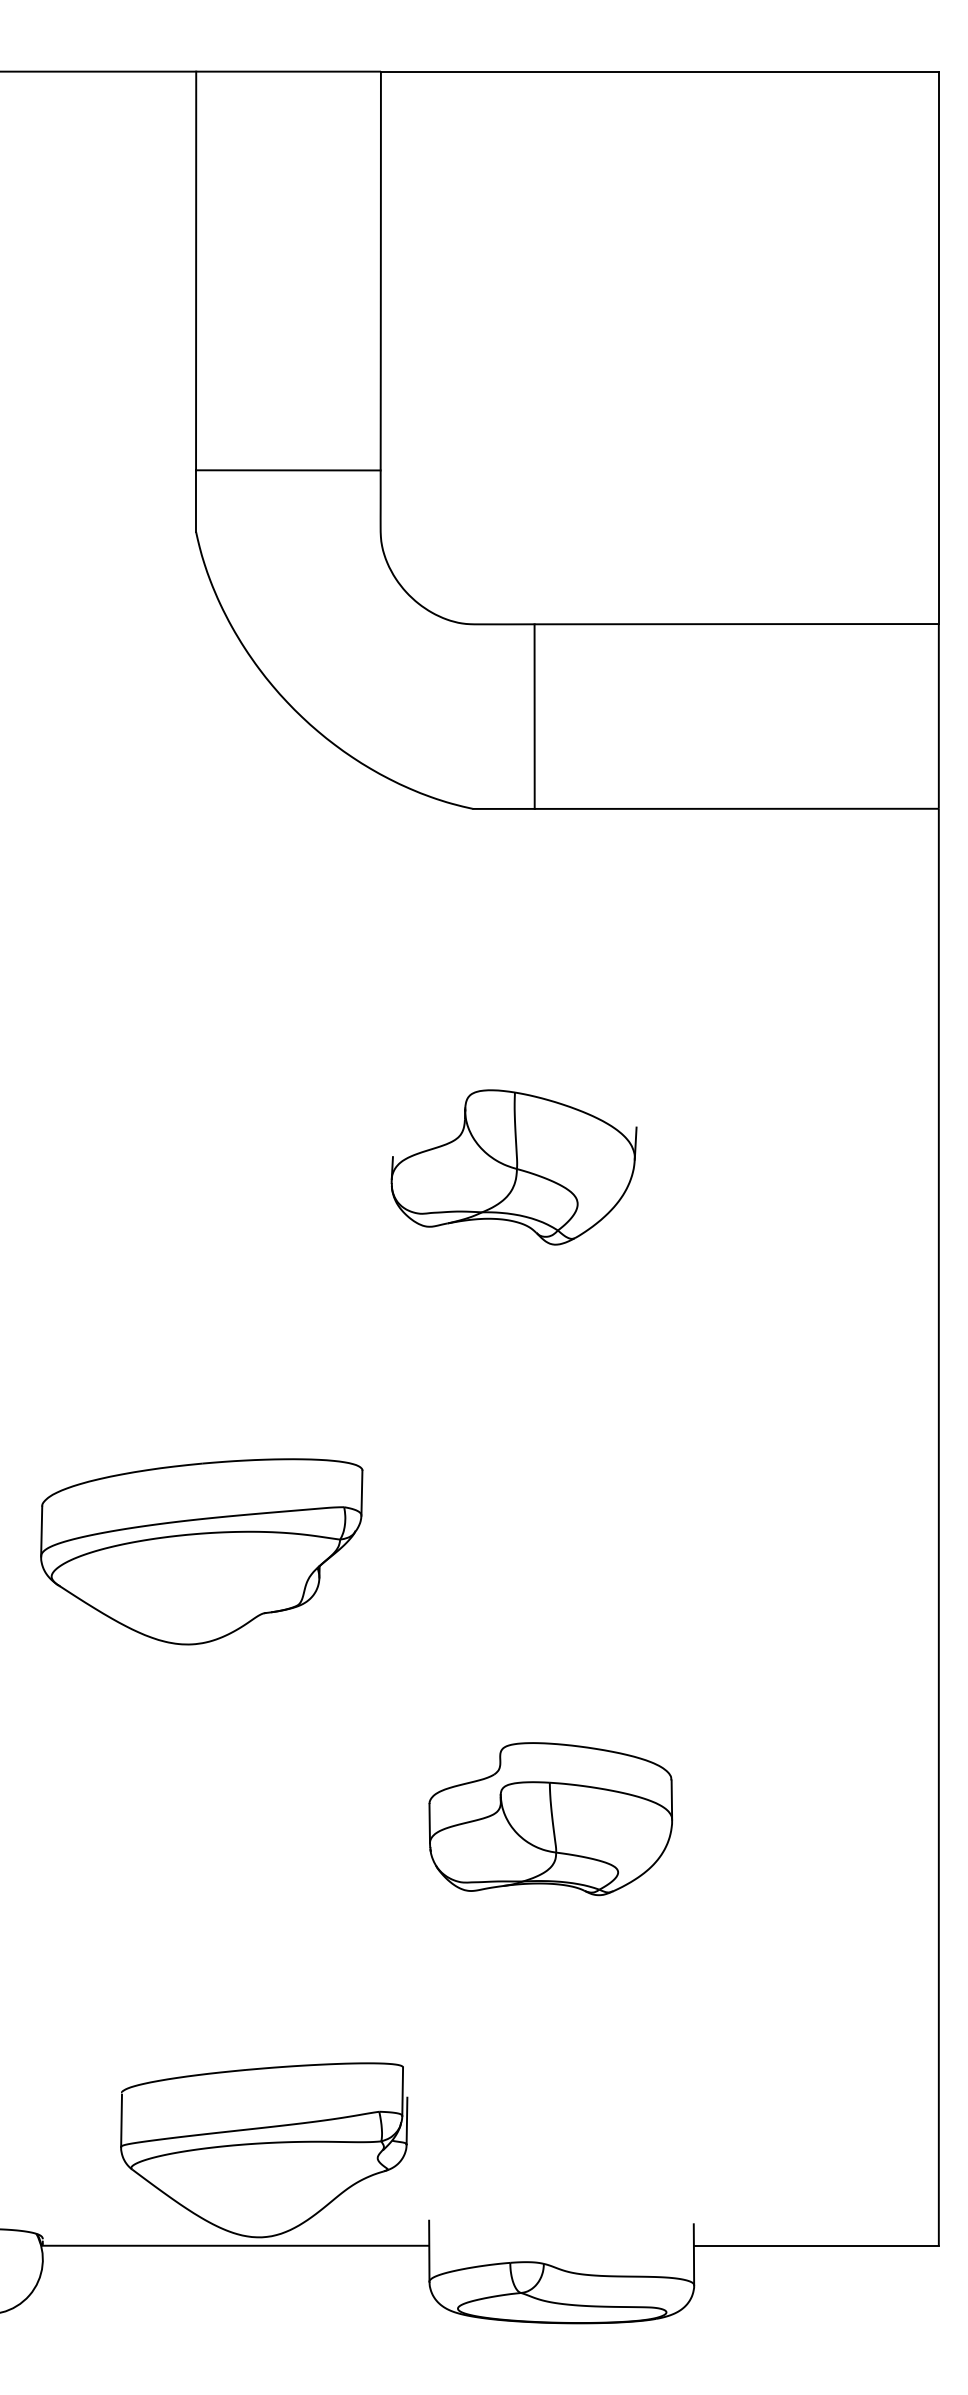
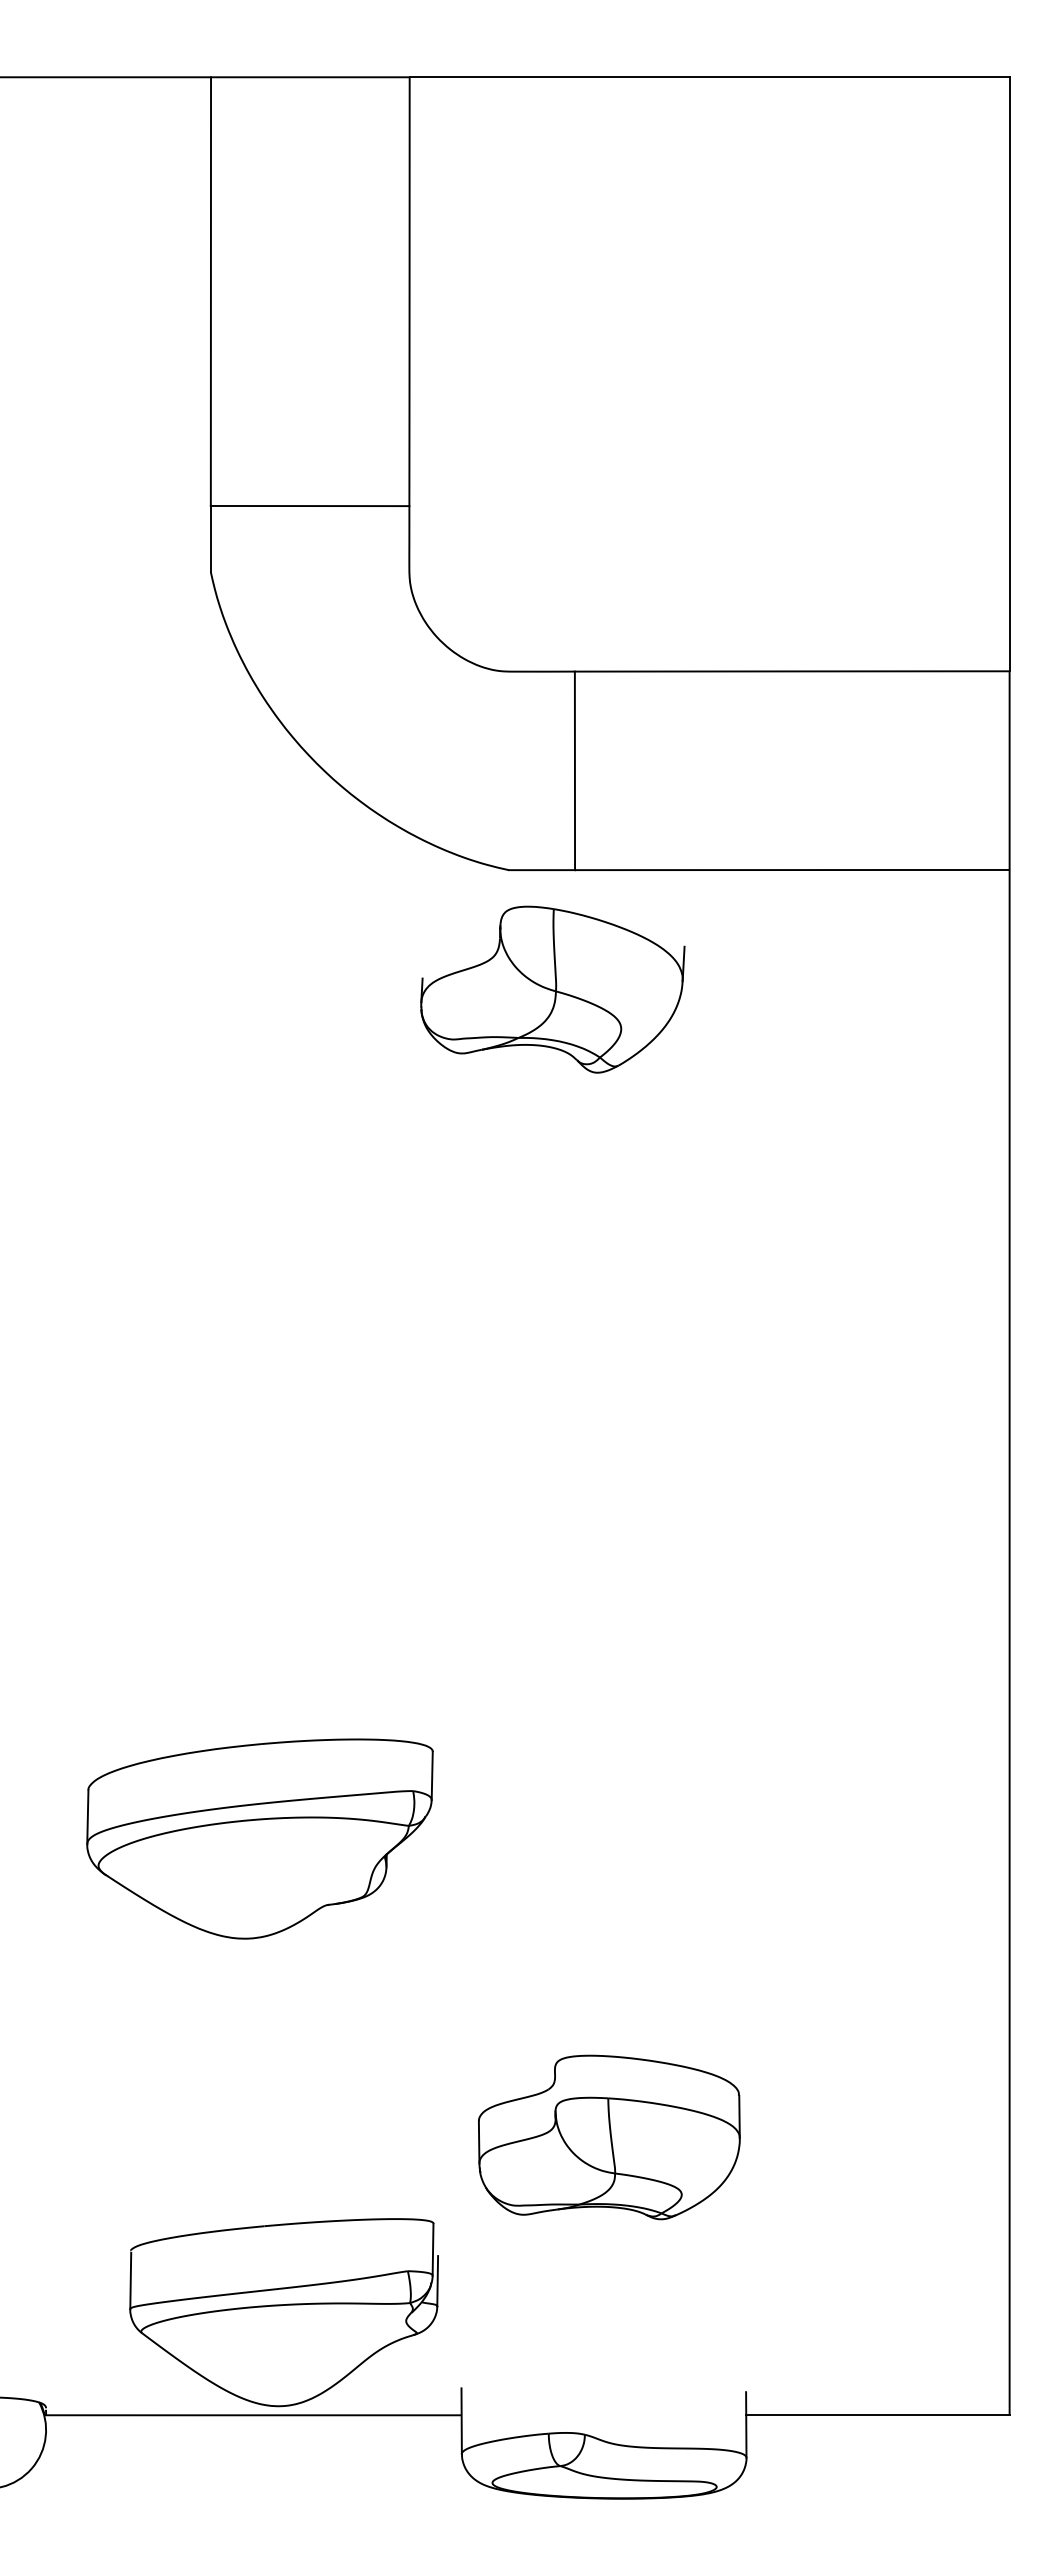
part: (513, 1167) -> (552, 989), moved
part: (201, 1551) -> (259, 1838), moved
part: (550, 1819) -> (609, 2137), moved

